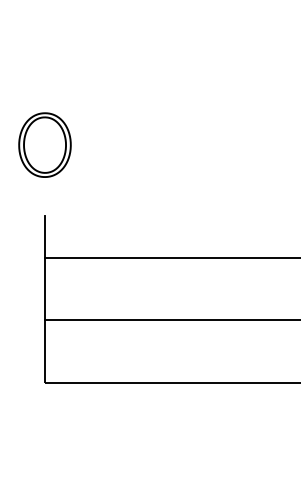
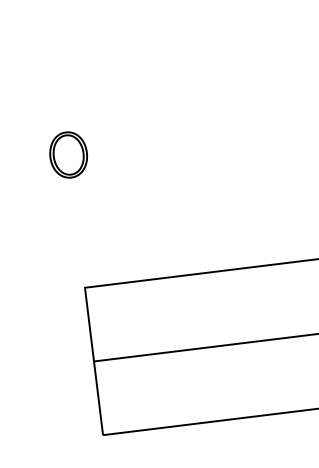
part: (44, 144) -> (67, 154), size x0.6
line: (45, 236) -> (82, 262), removed

